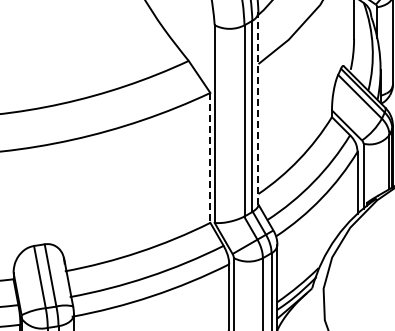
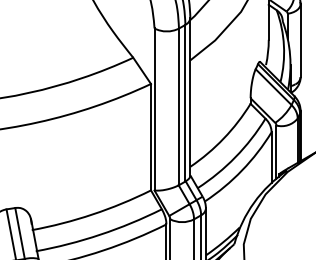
line: (258, 108) -> (190, 96), dashed -> solid
line: (210, 157) -> (151, 136), dashed -> solid

